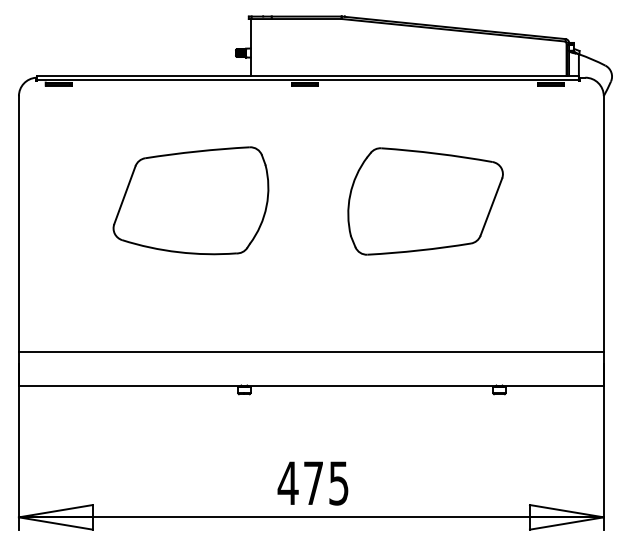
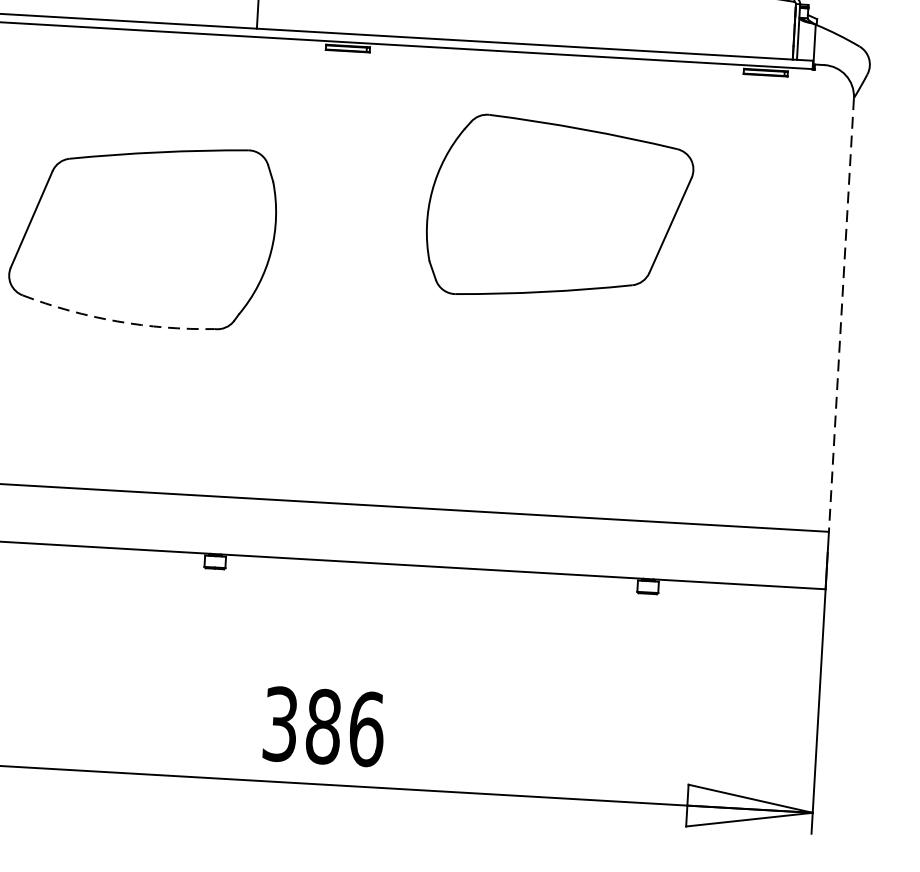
part: (425, 201) -> (559, 209), moved
line: (603, 223) -> (840, 314), solid -> dashed
arc: (178, 252) -> (117, 321), solid -> dashed
text: (313, 483) -> (323, 727), 475 -> 386

